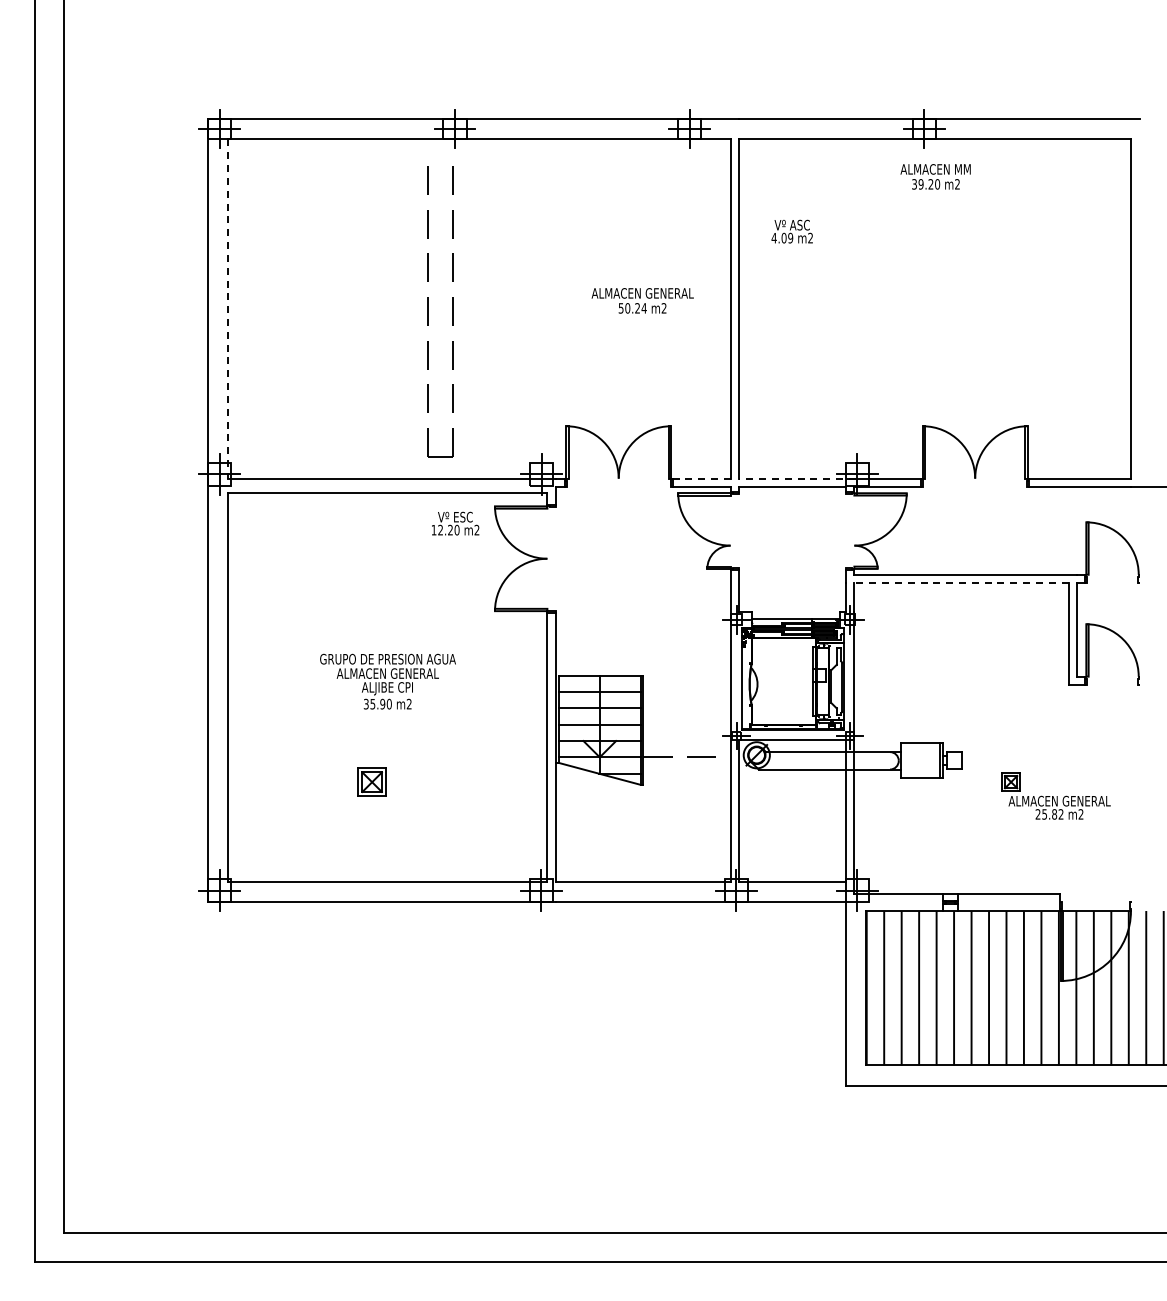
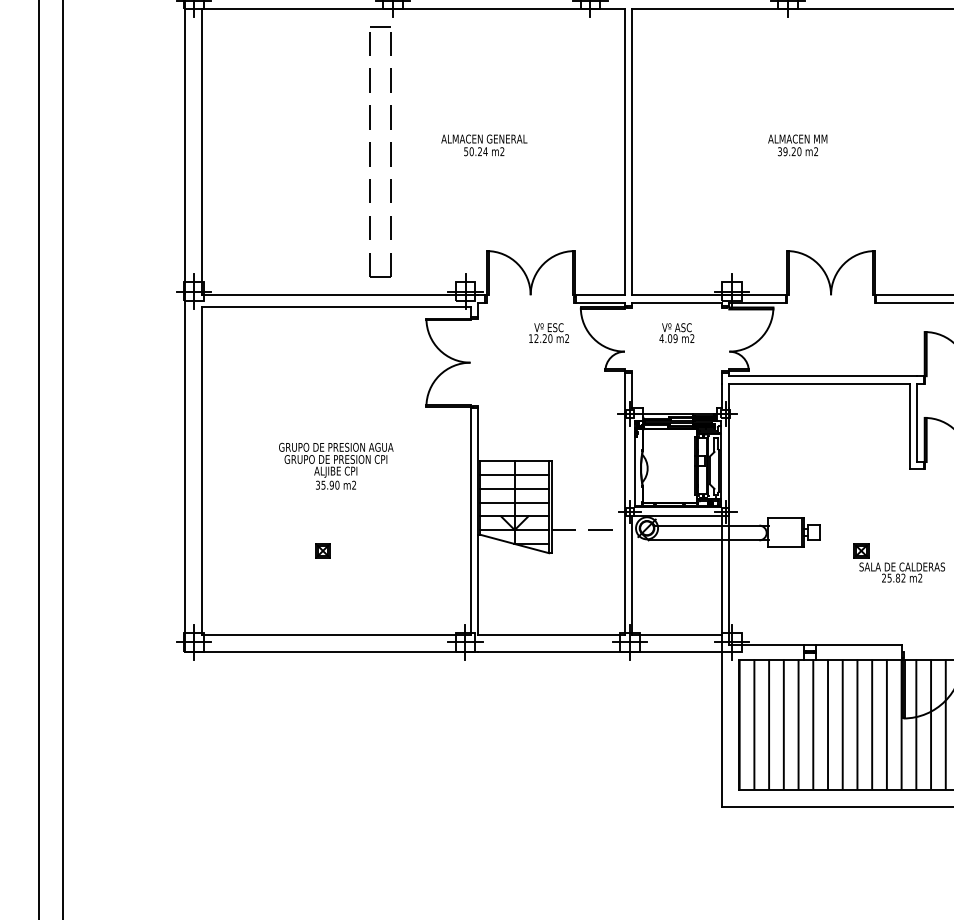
line: (440, 159) -> (380, 26), added
text: (935, 176) -> (797, 145), moved
text: (791, 231) -> (676, 332), moved
text: (642, 300) -> (484, 145), moved
line: (228, 309) -> (201, 152), dashed -> solid
line: (702, 478) -> (601, 295), dashed -> solid
line: (797, 478) -> (681, 295), dashed -> solid
text: (455, 523) -> (549, 332), moved
line: (960, 583) -> (818, 383), dashed -> solid
text: (387, 673) -> (335, 459), ALMACEN GENERAL -> GRUPO DE PRESION CPI
part: (372, 781) -> (323, 550), size x0.62
text: (1059, 800) -> (902, 566), ALMACEN GENERAL -> SALA DE CALDERAS

